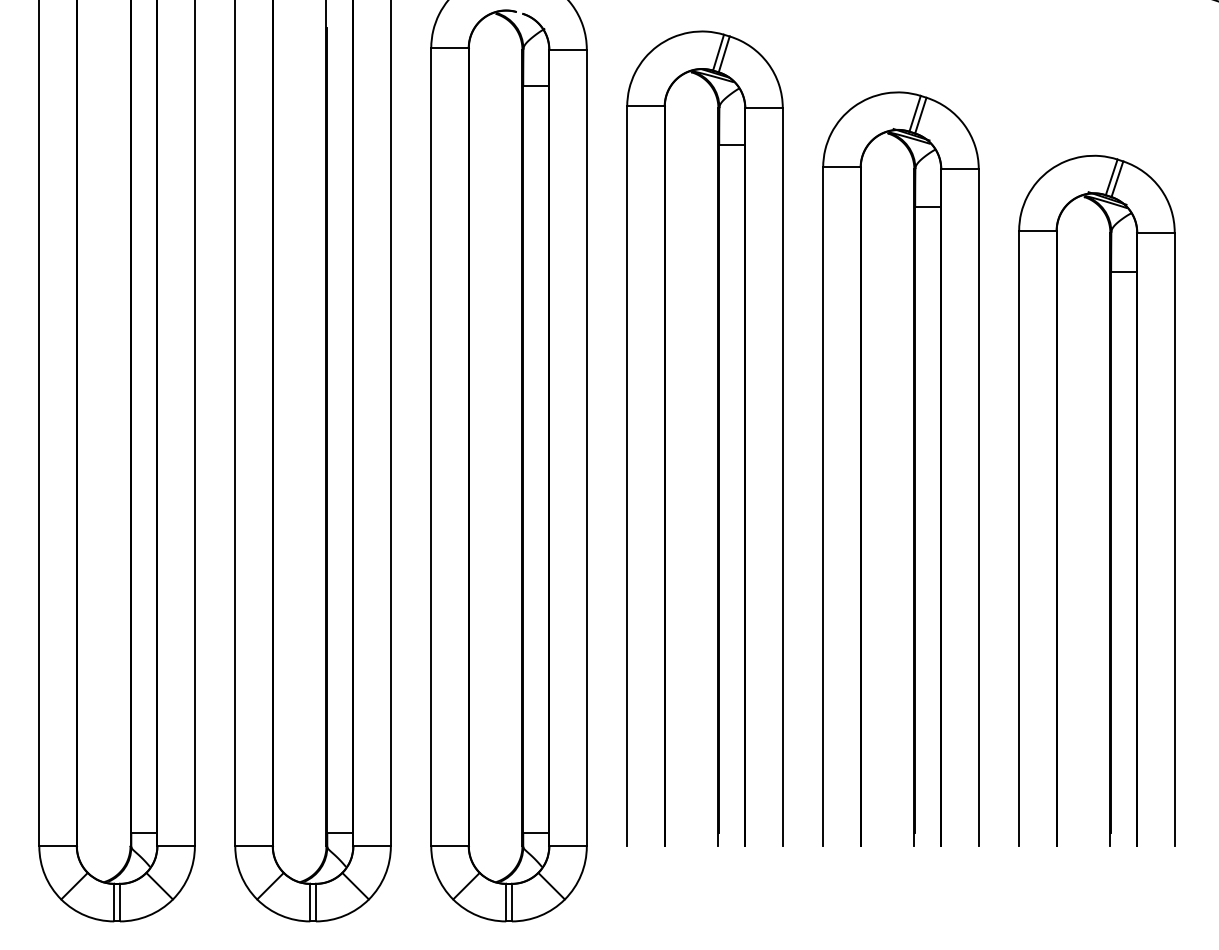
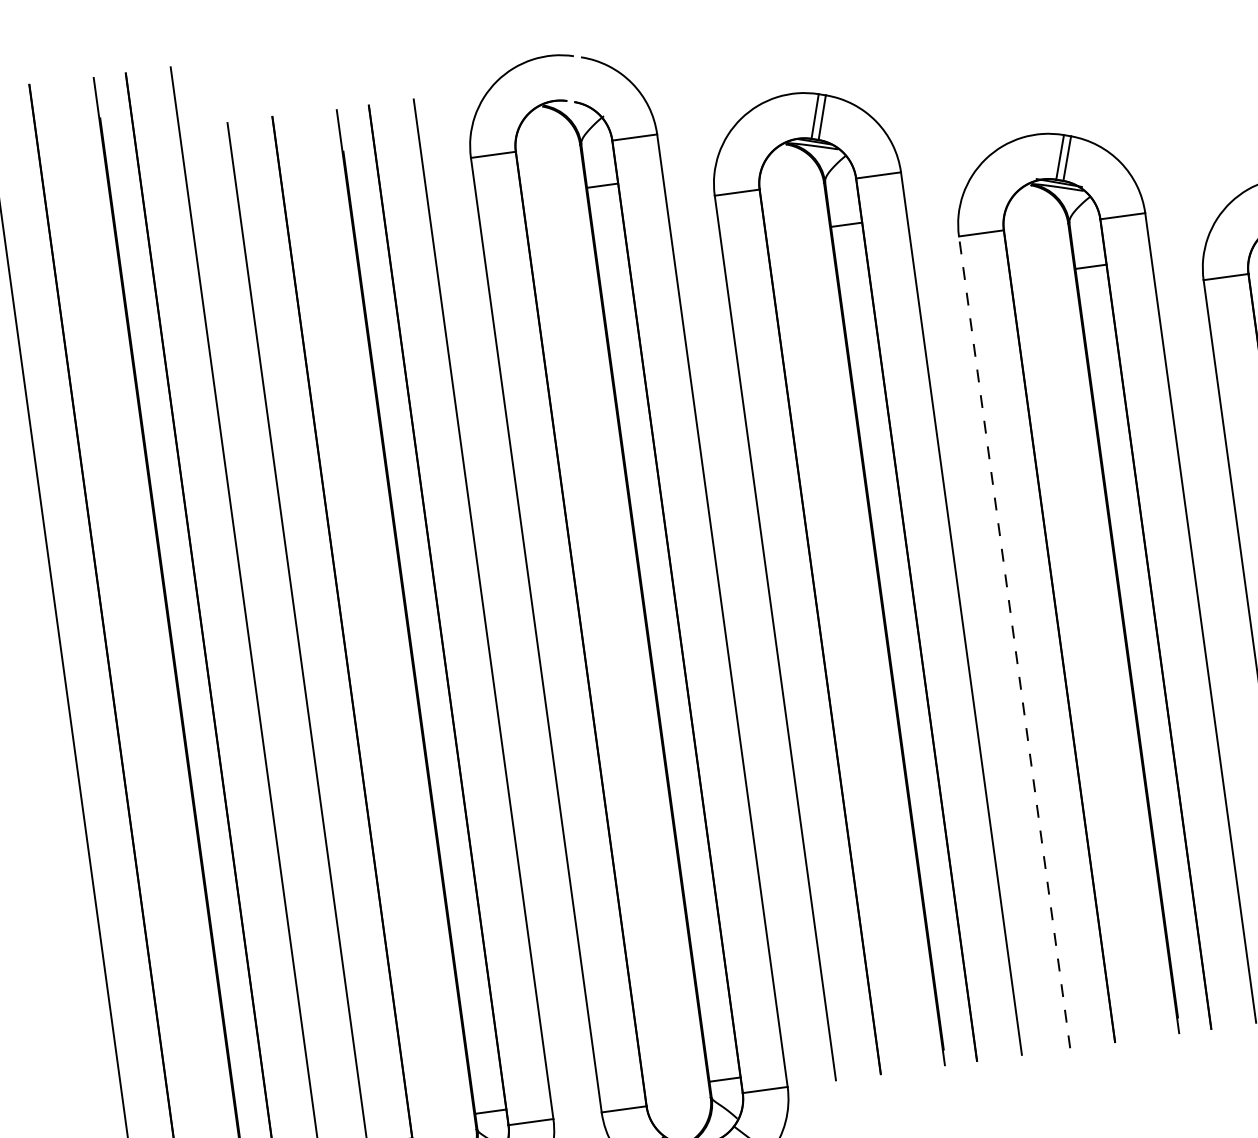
line: (823, 506) -> (1014, 641), solid -> dashed

